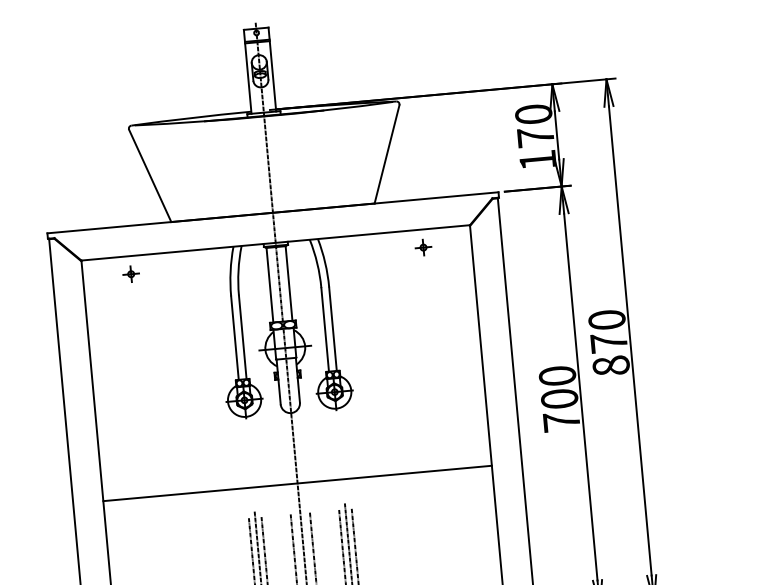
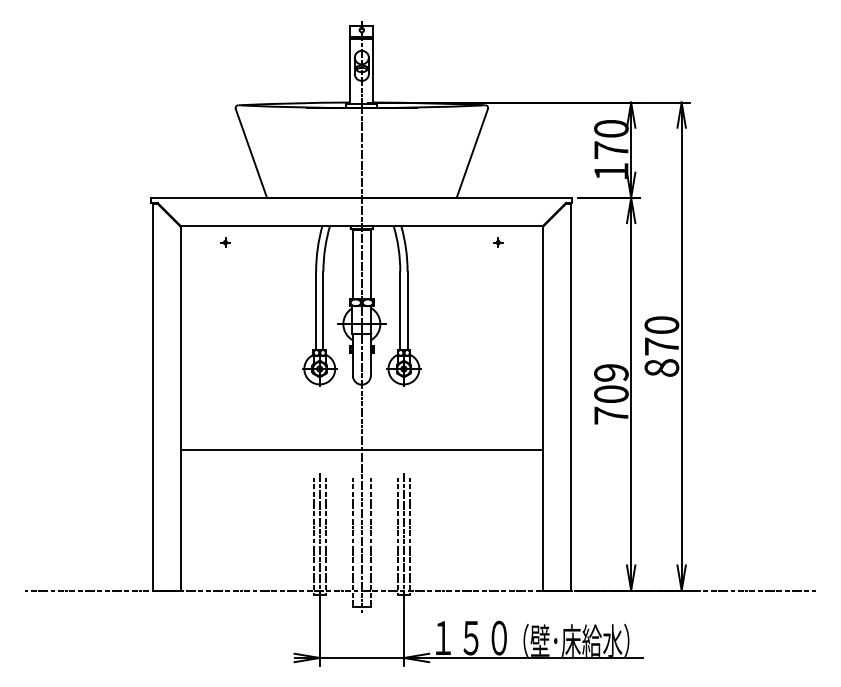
part: (423, 247) -> (498, 242), size x0.6
part: (131, 273) -> (225, 242), size x0.6
text: (557, 375) -> (611, 372), 700 -> 709

